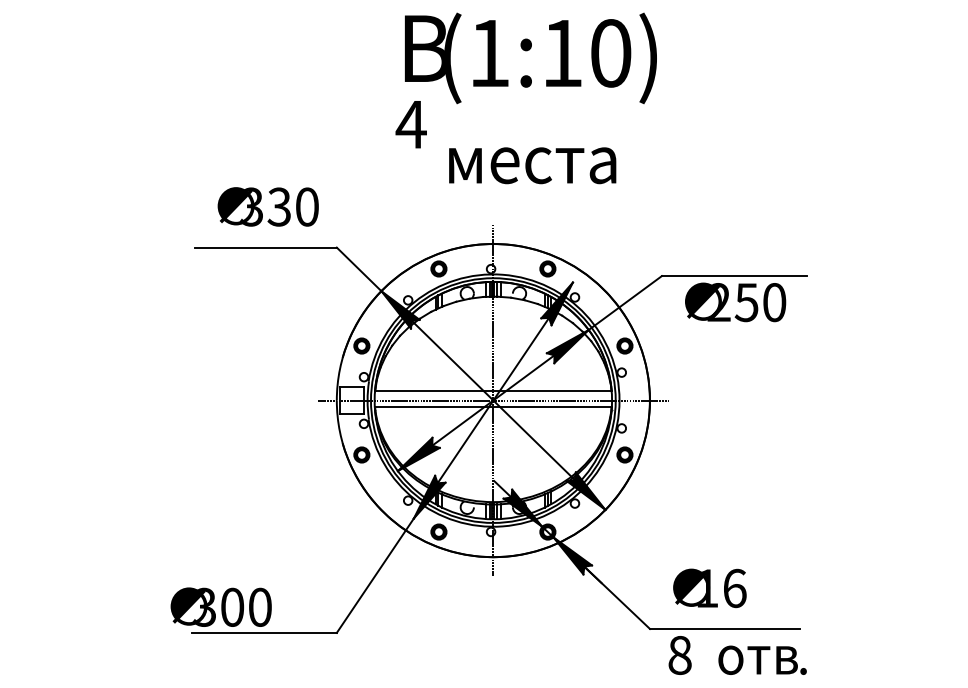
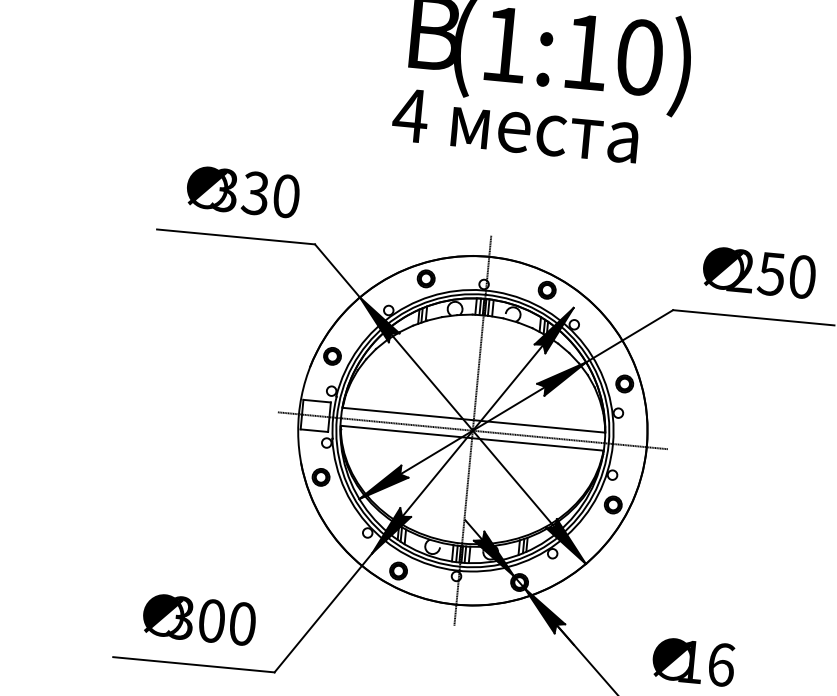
text: (532, 165) -> (544, 134), moved
text: (735, 302) -> (759, 272), moved
text: (220, 606) -> (198, 618), moved

